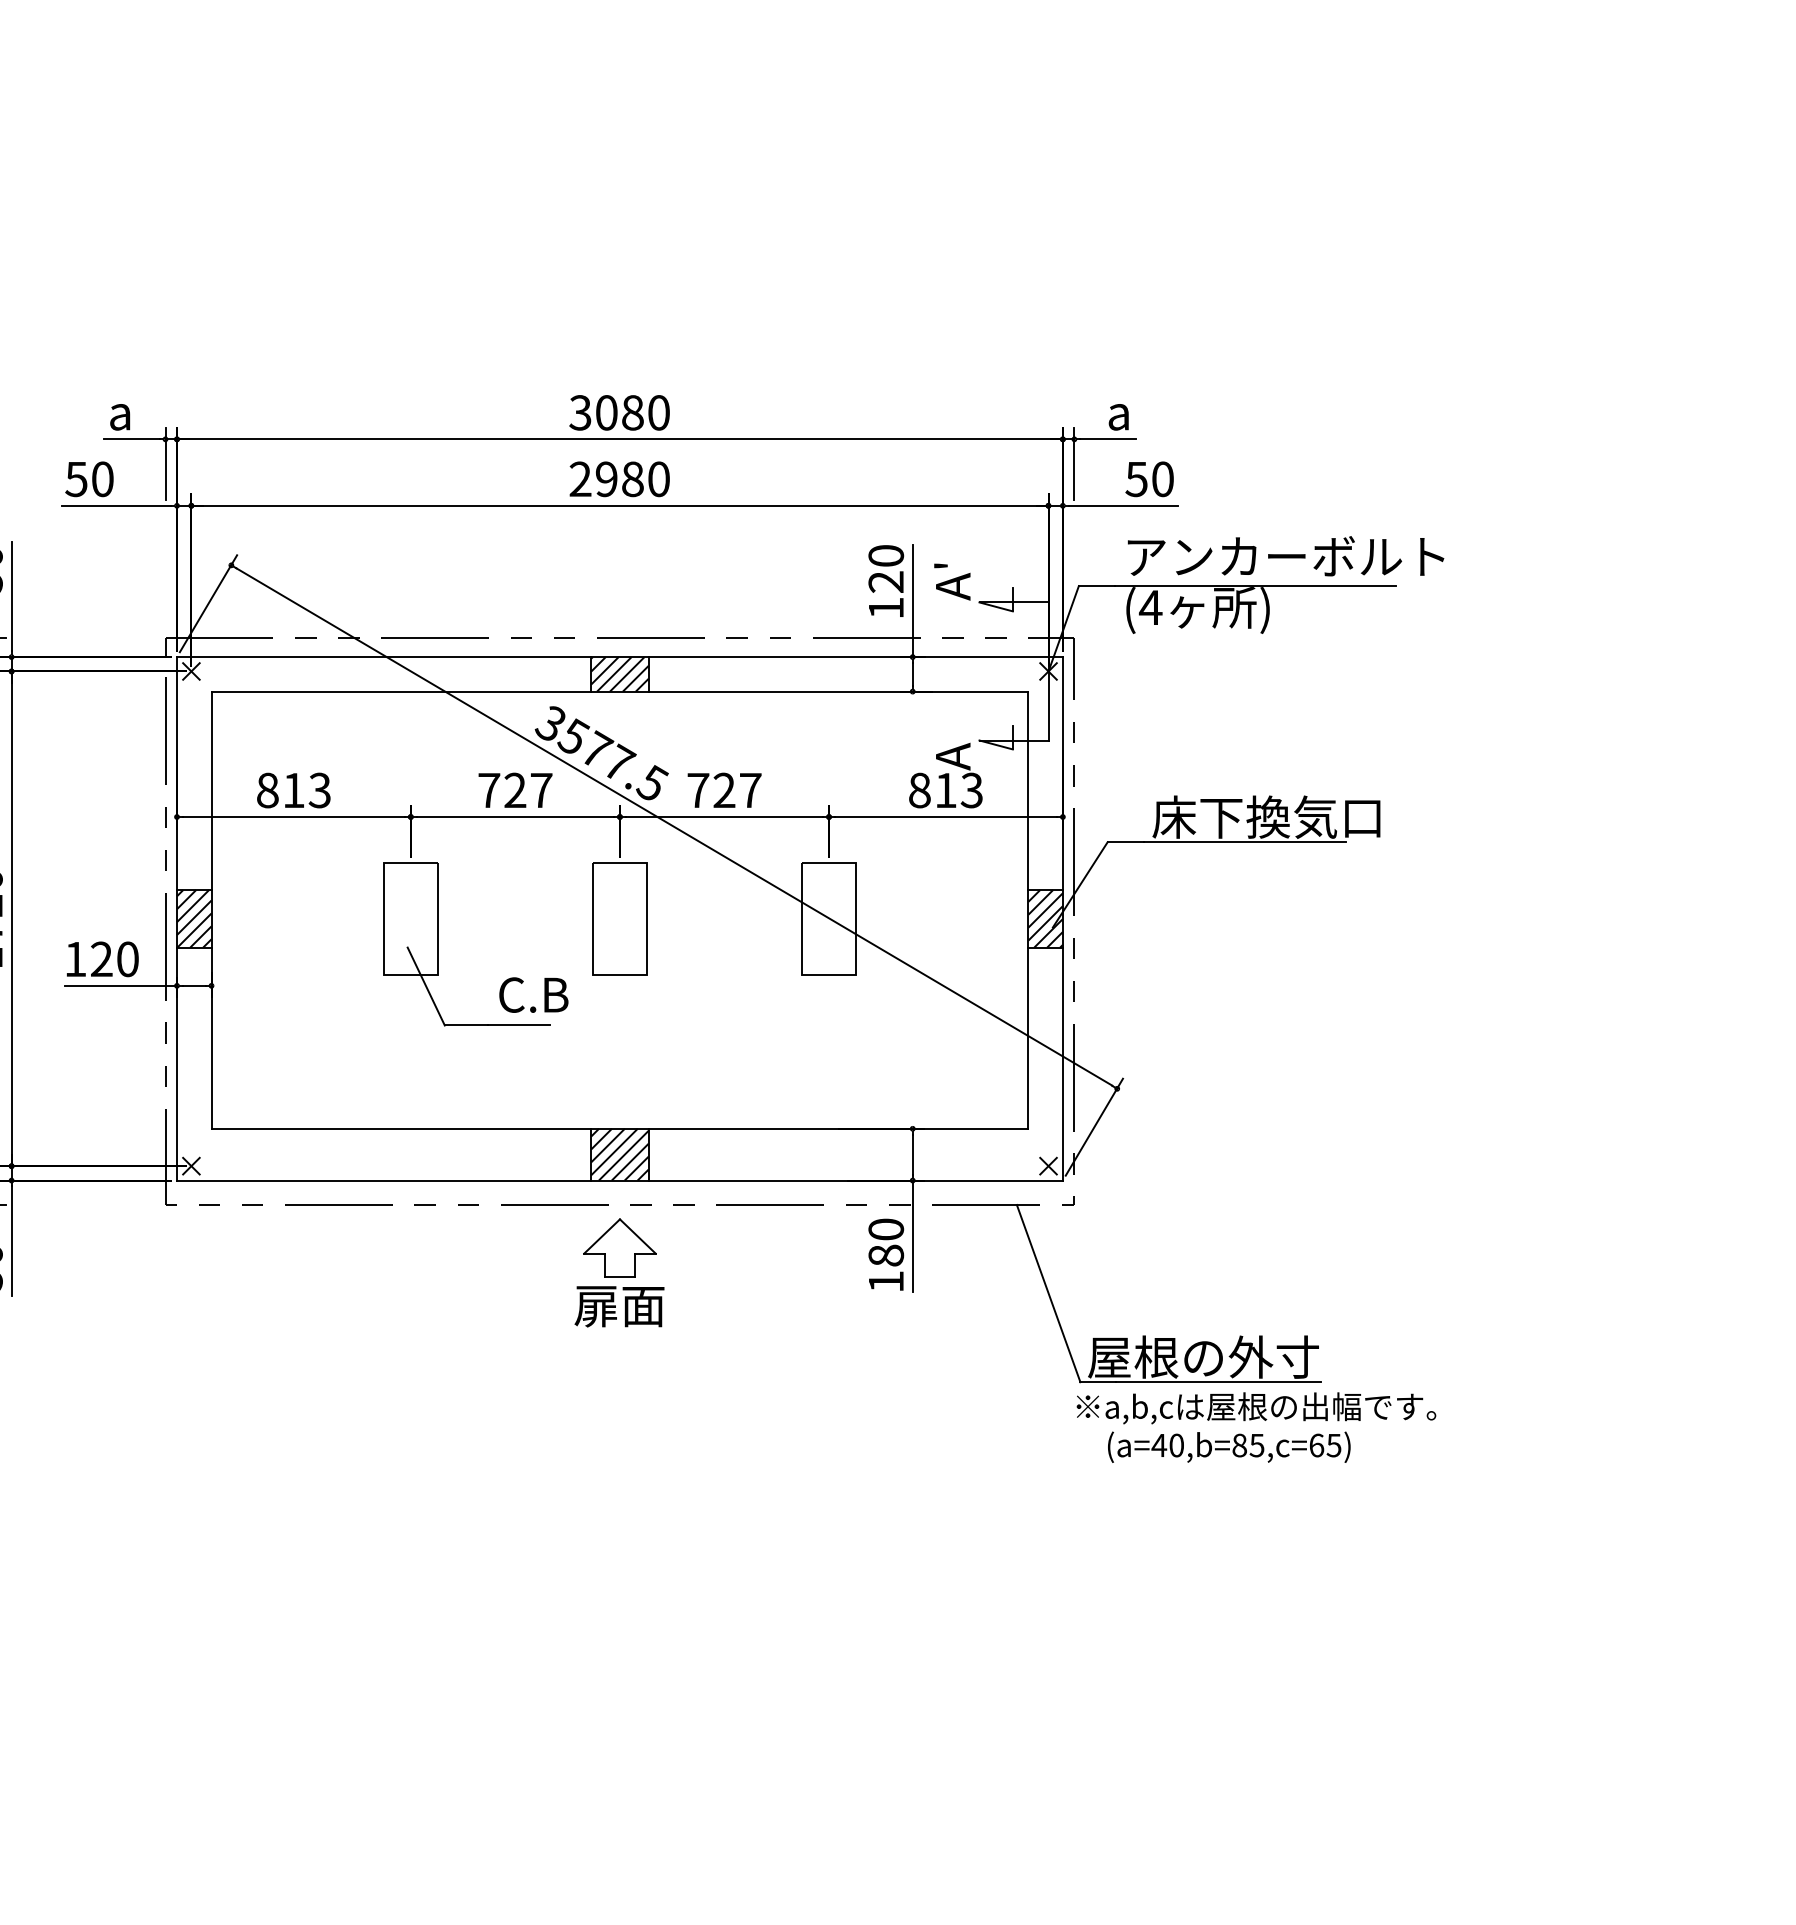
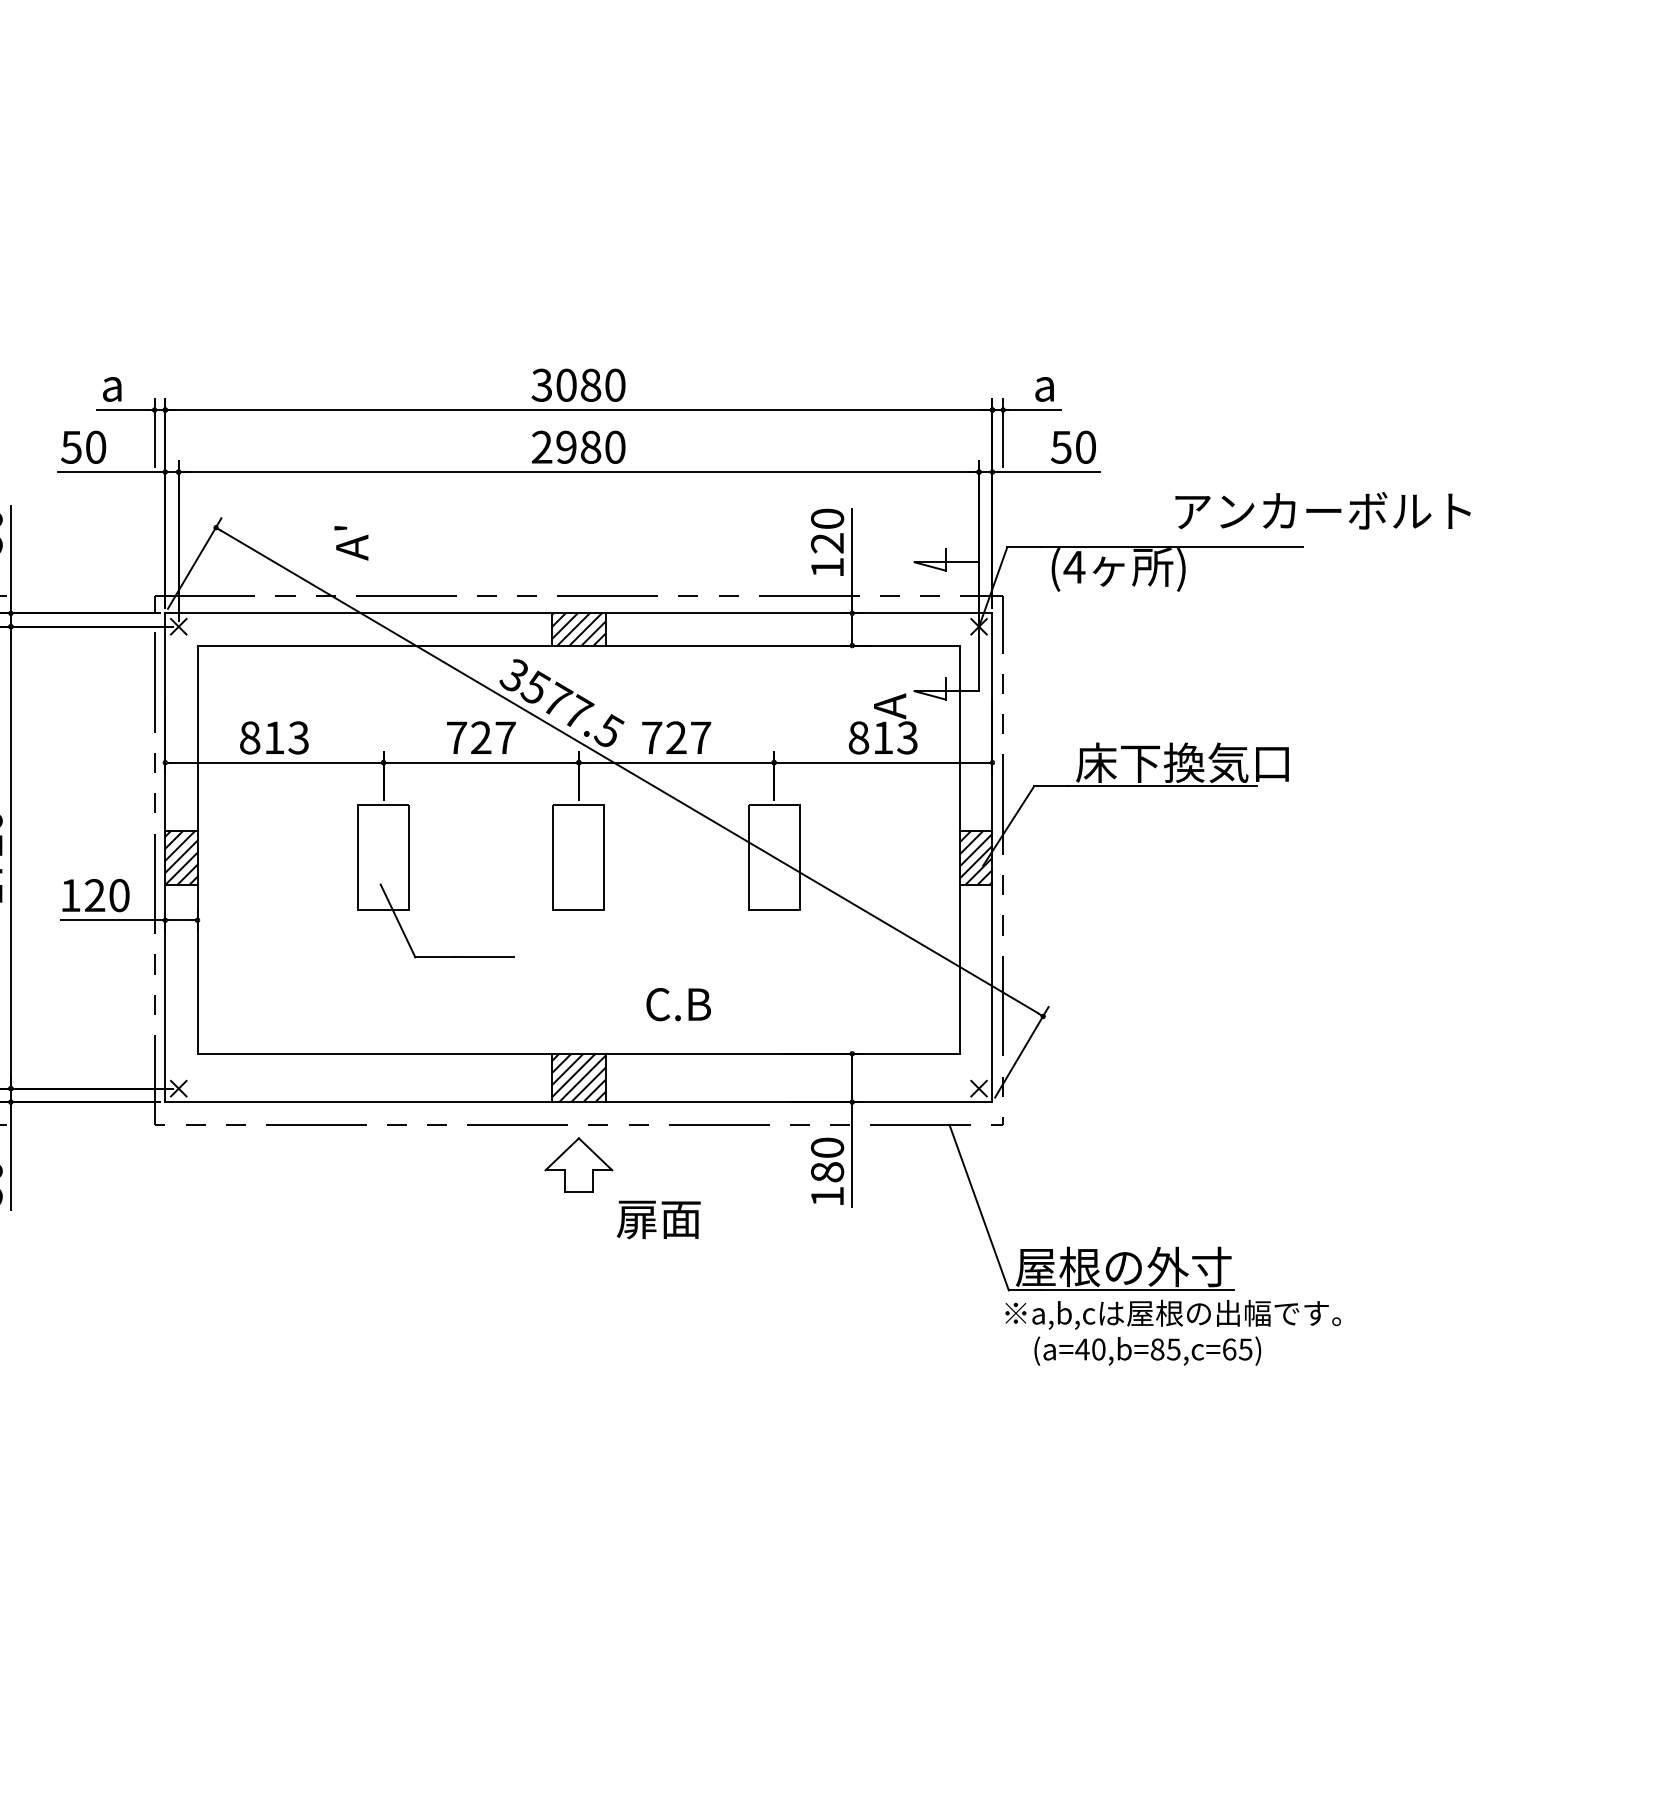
text: (1285, 556) -> (1322, 511), moved
text: (952, 581) -> (351, 542), moved
text: (533, 994) -> (678, 1004), moved
text: (619, 1306) -> (658, 1219), moved

